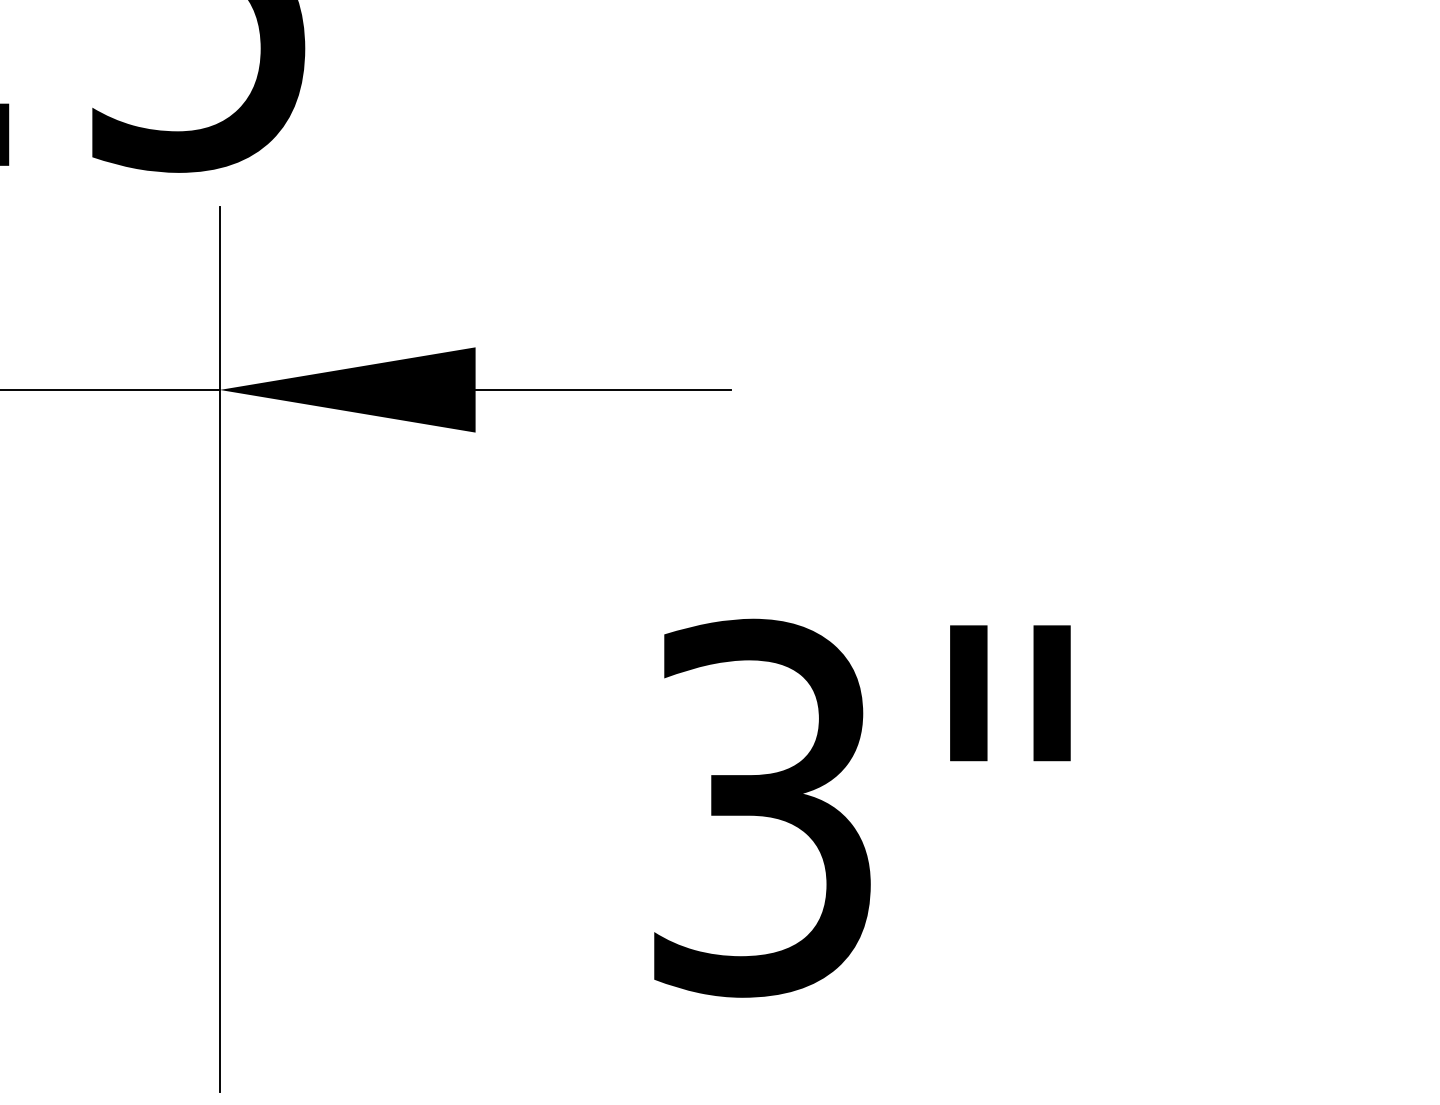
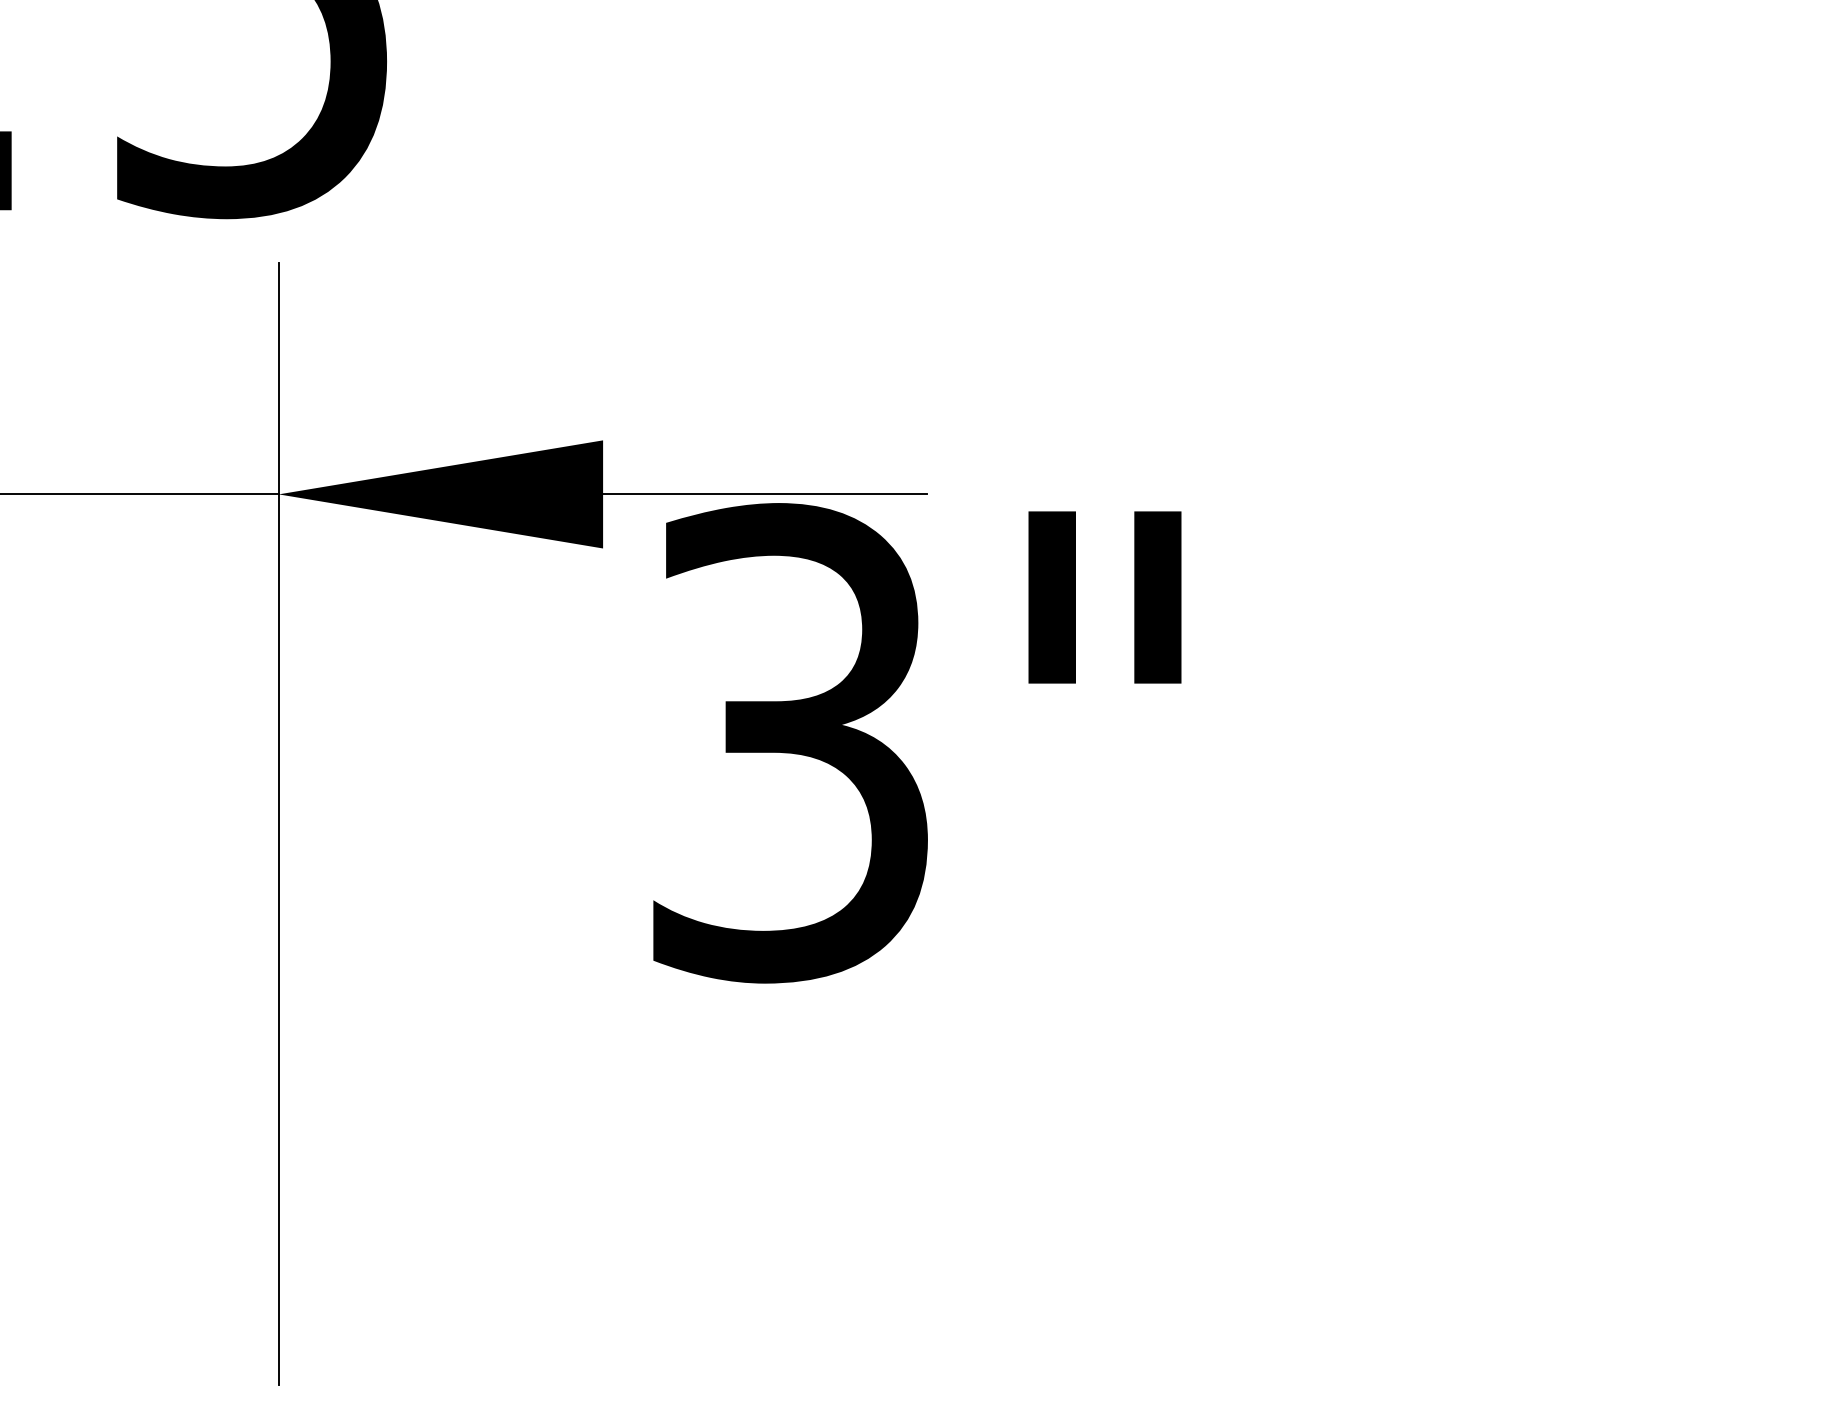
text: (862, 807) -> (917, 742), moved

